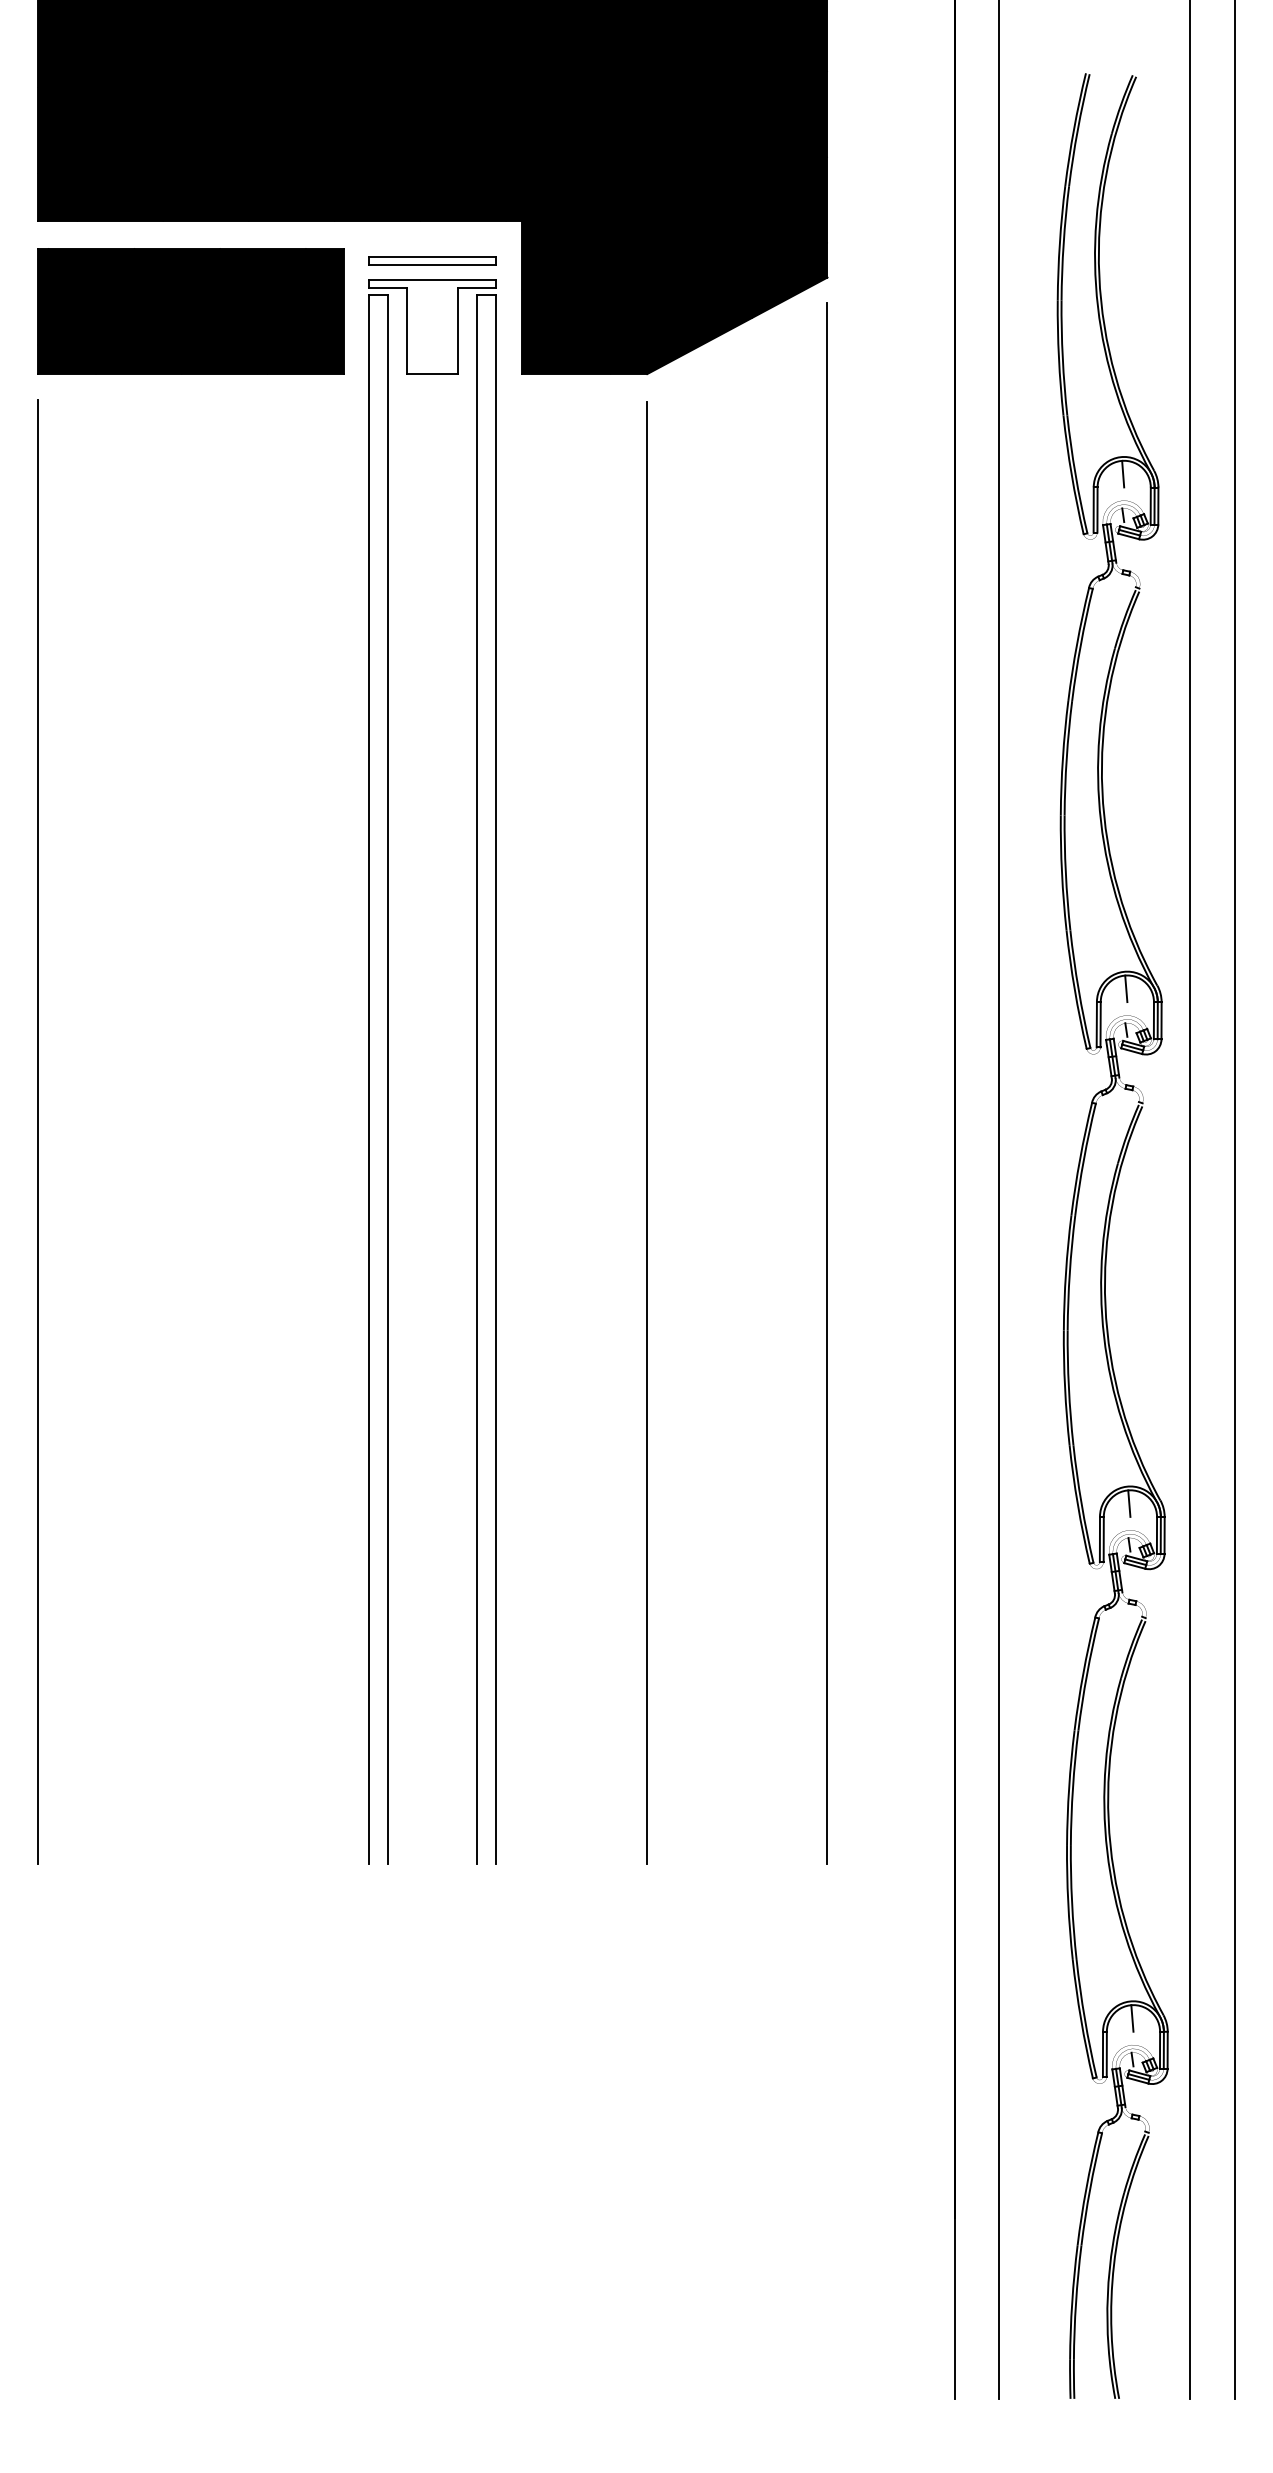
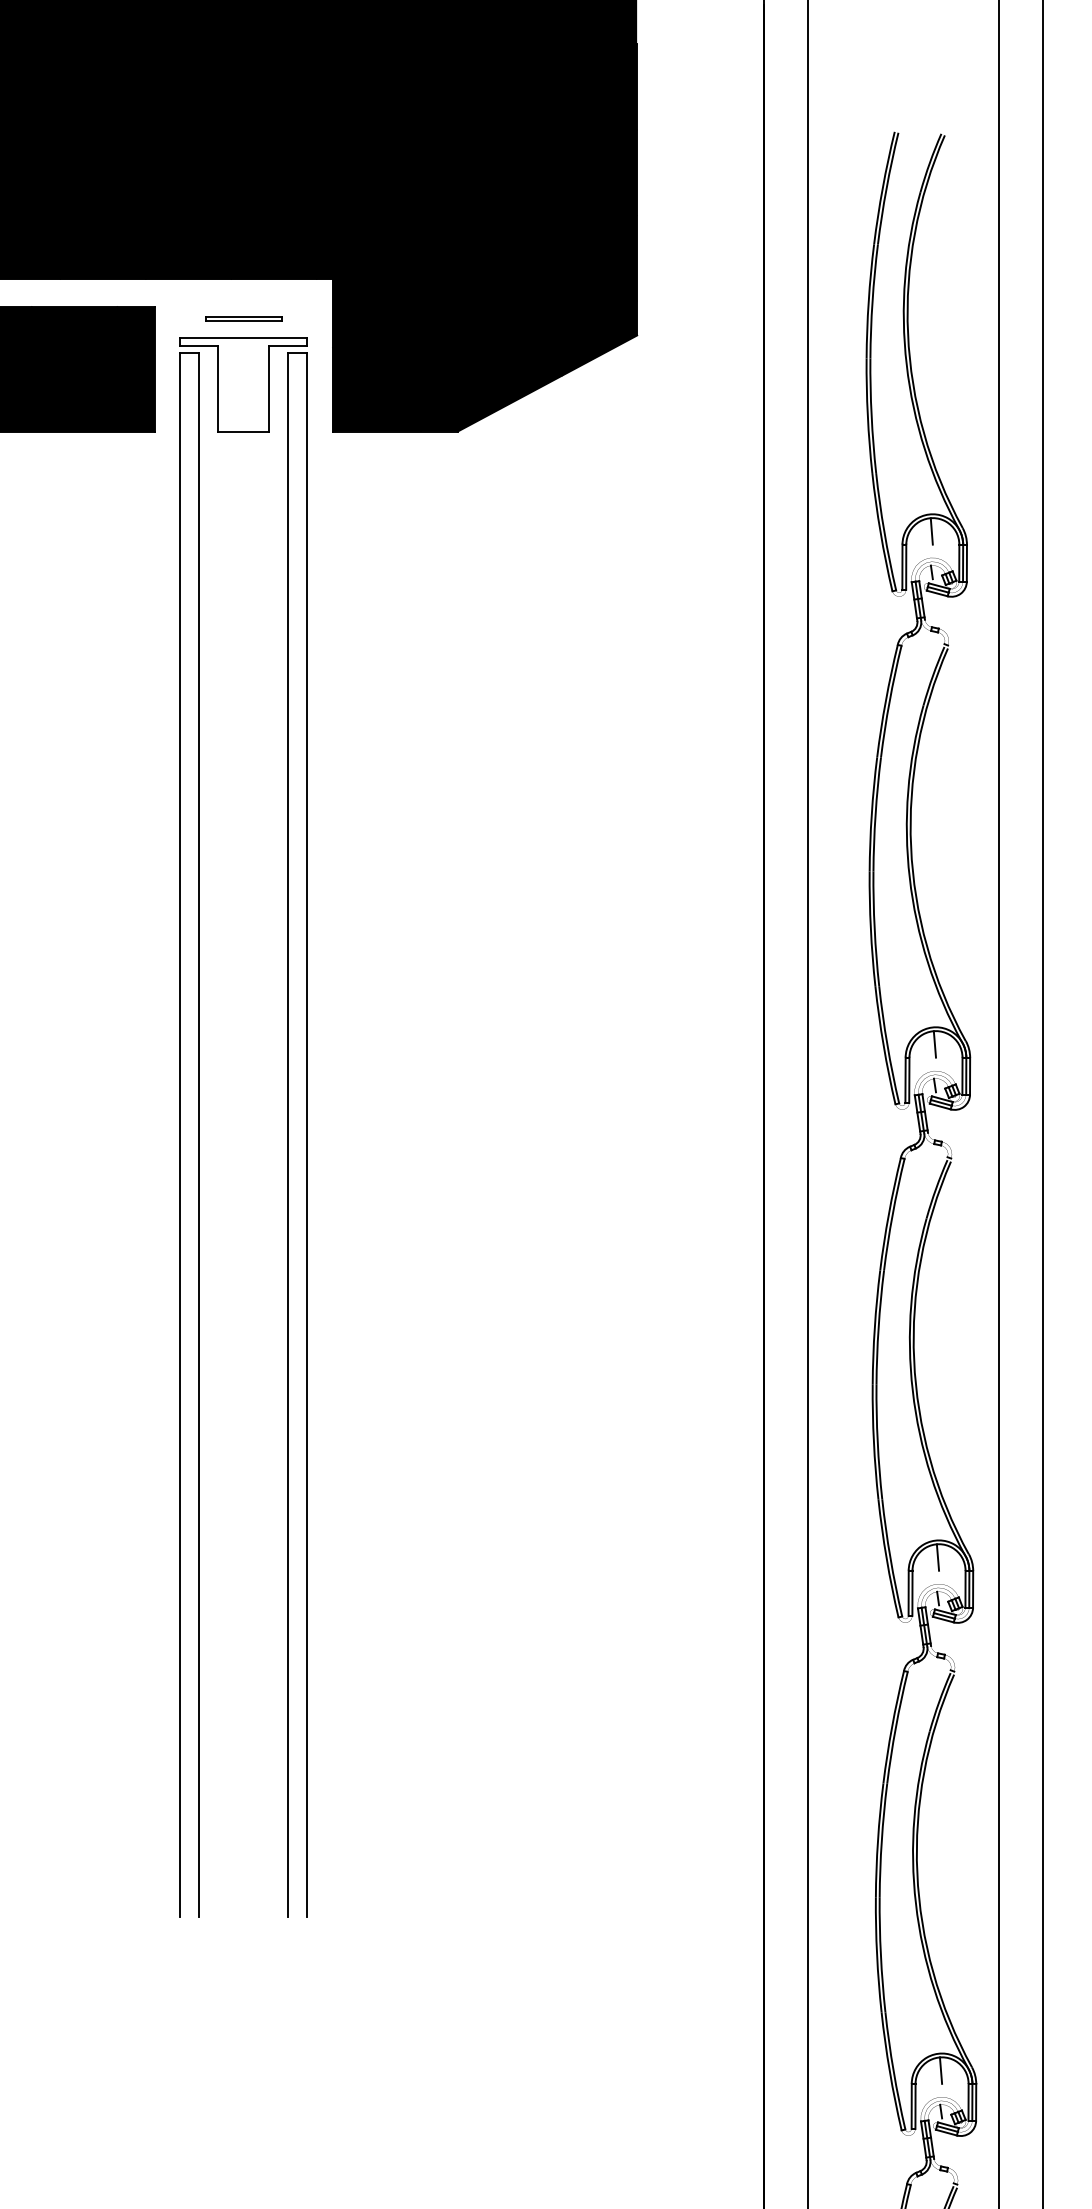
part: (432, 260) -> (243, 318), size x0.6
line: (827, 1083) -> (637, 1138), removed
line: (647, 1133) -> (457, 1188), removed

